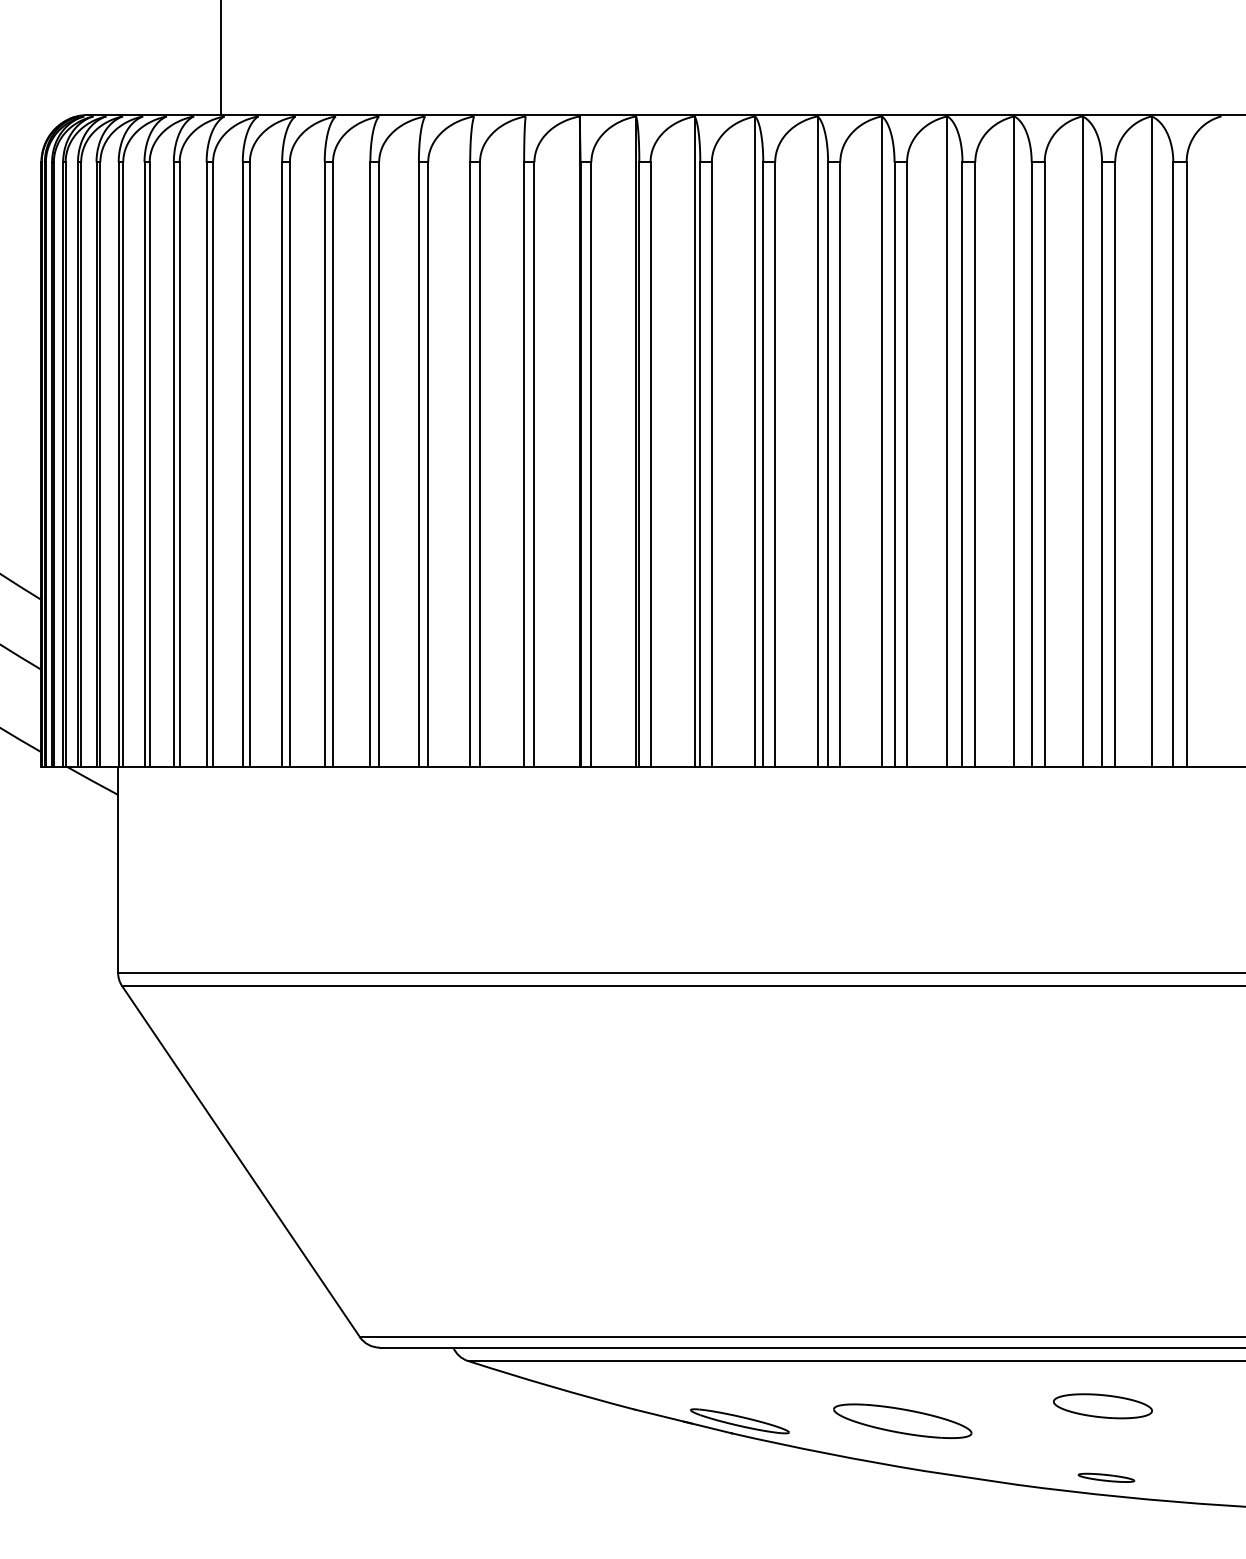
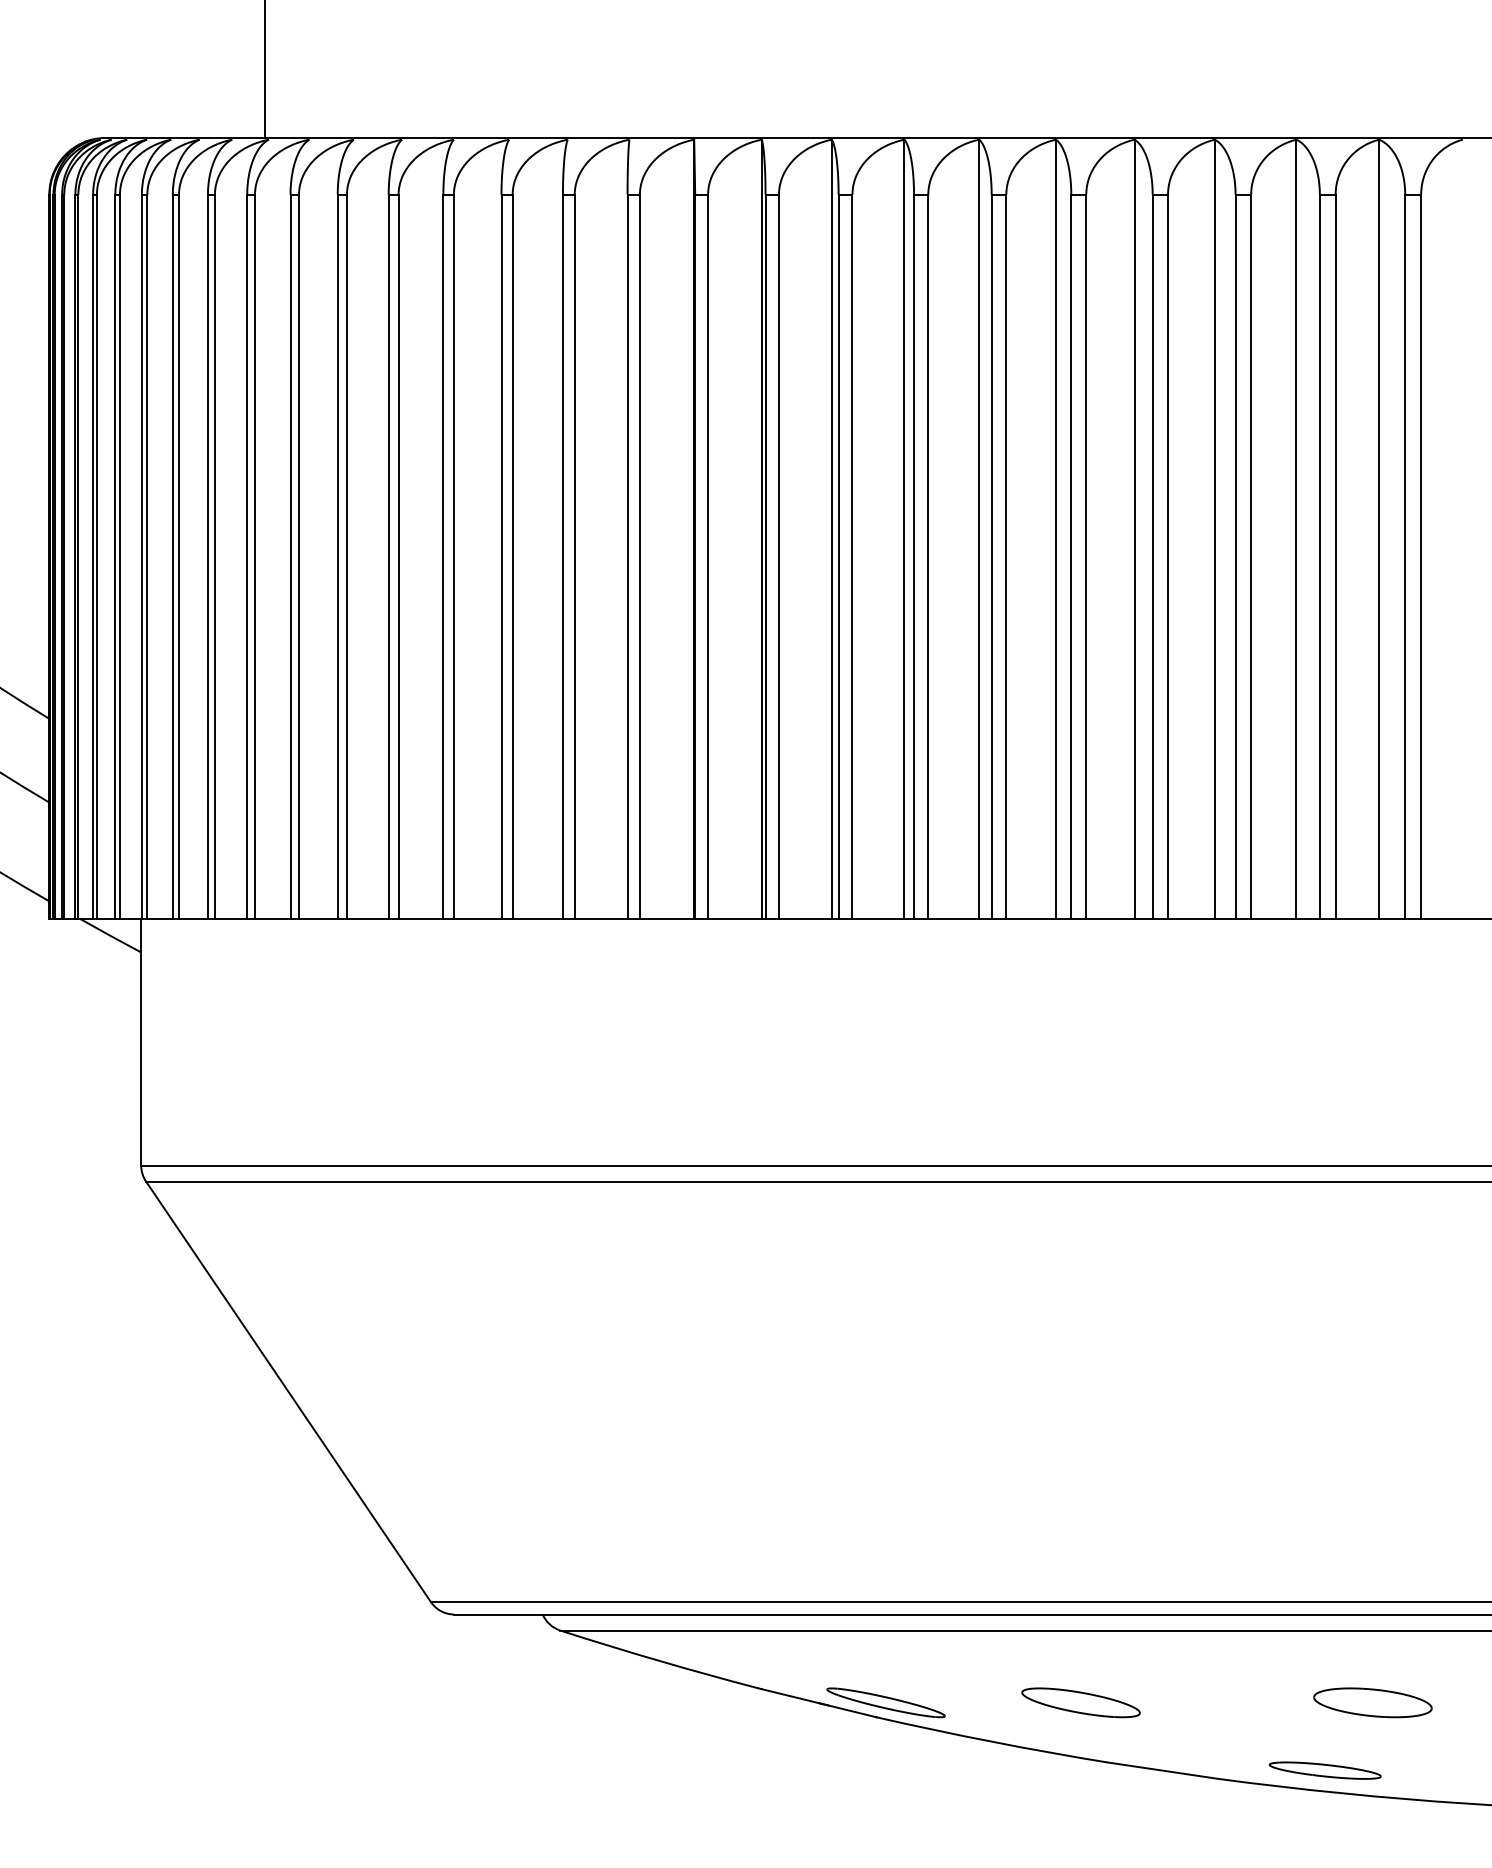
part: (1102, 1406) -> (1372, 1702), moved
part: (902, 1421) -> (1080, 1702), size x0.71
part: (1105, 1477) -> (1324, 1770), size x1.67

